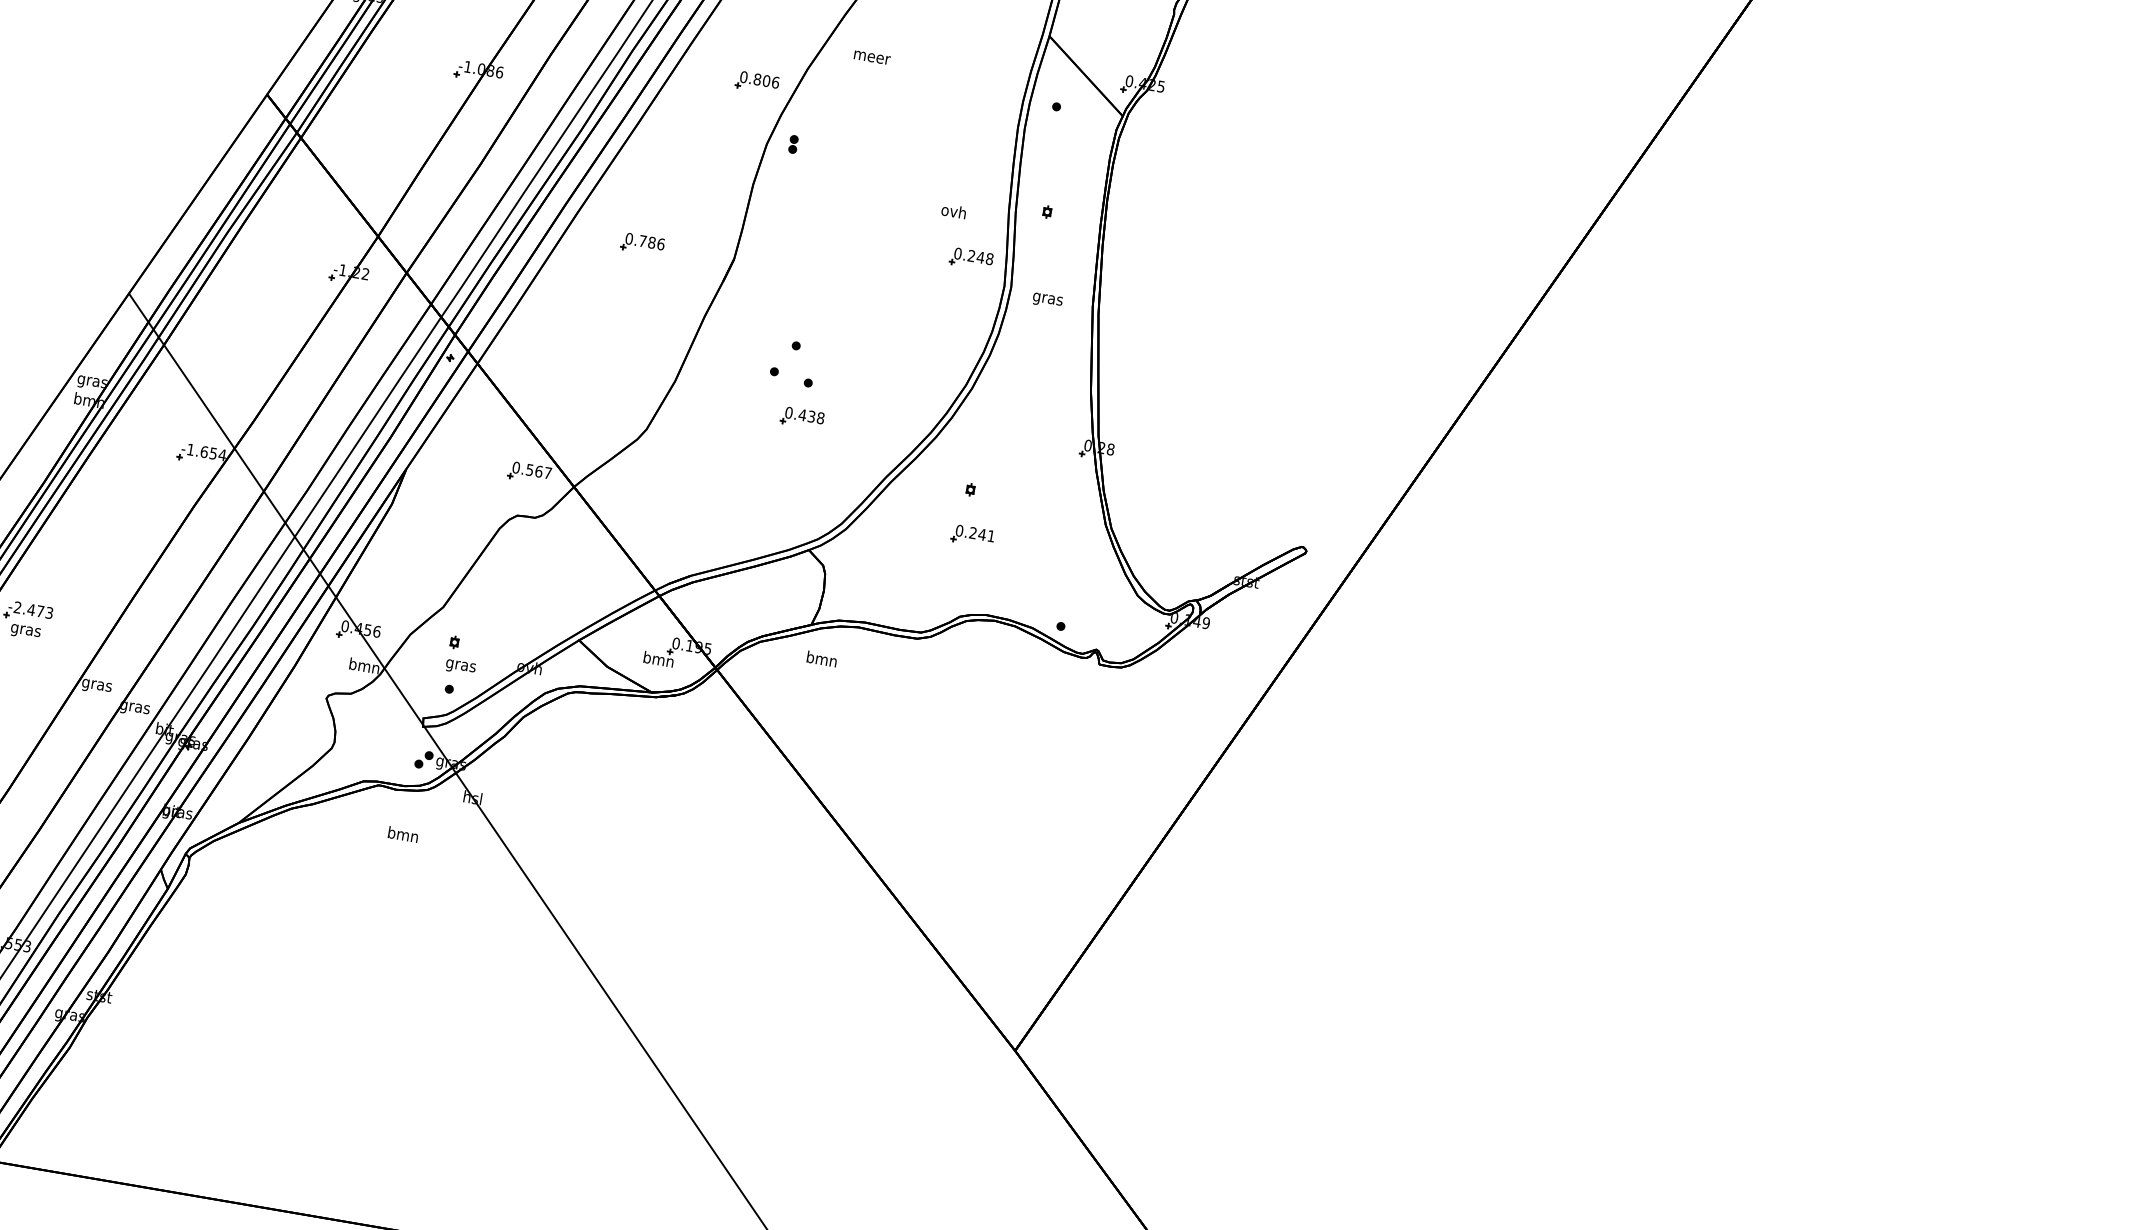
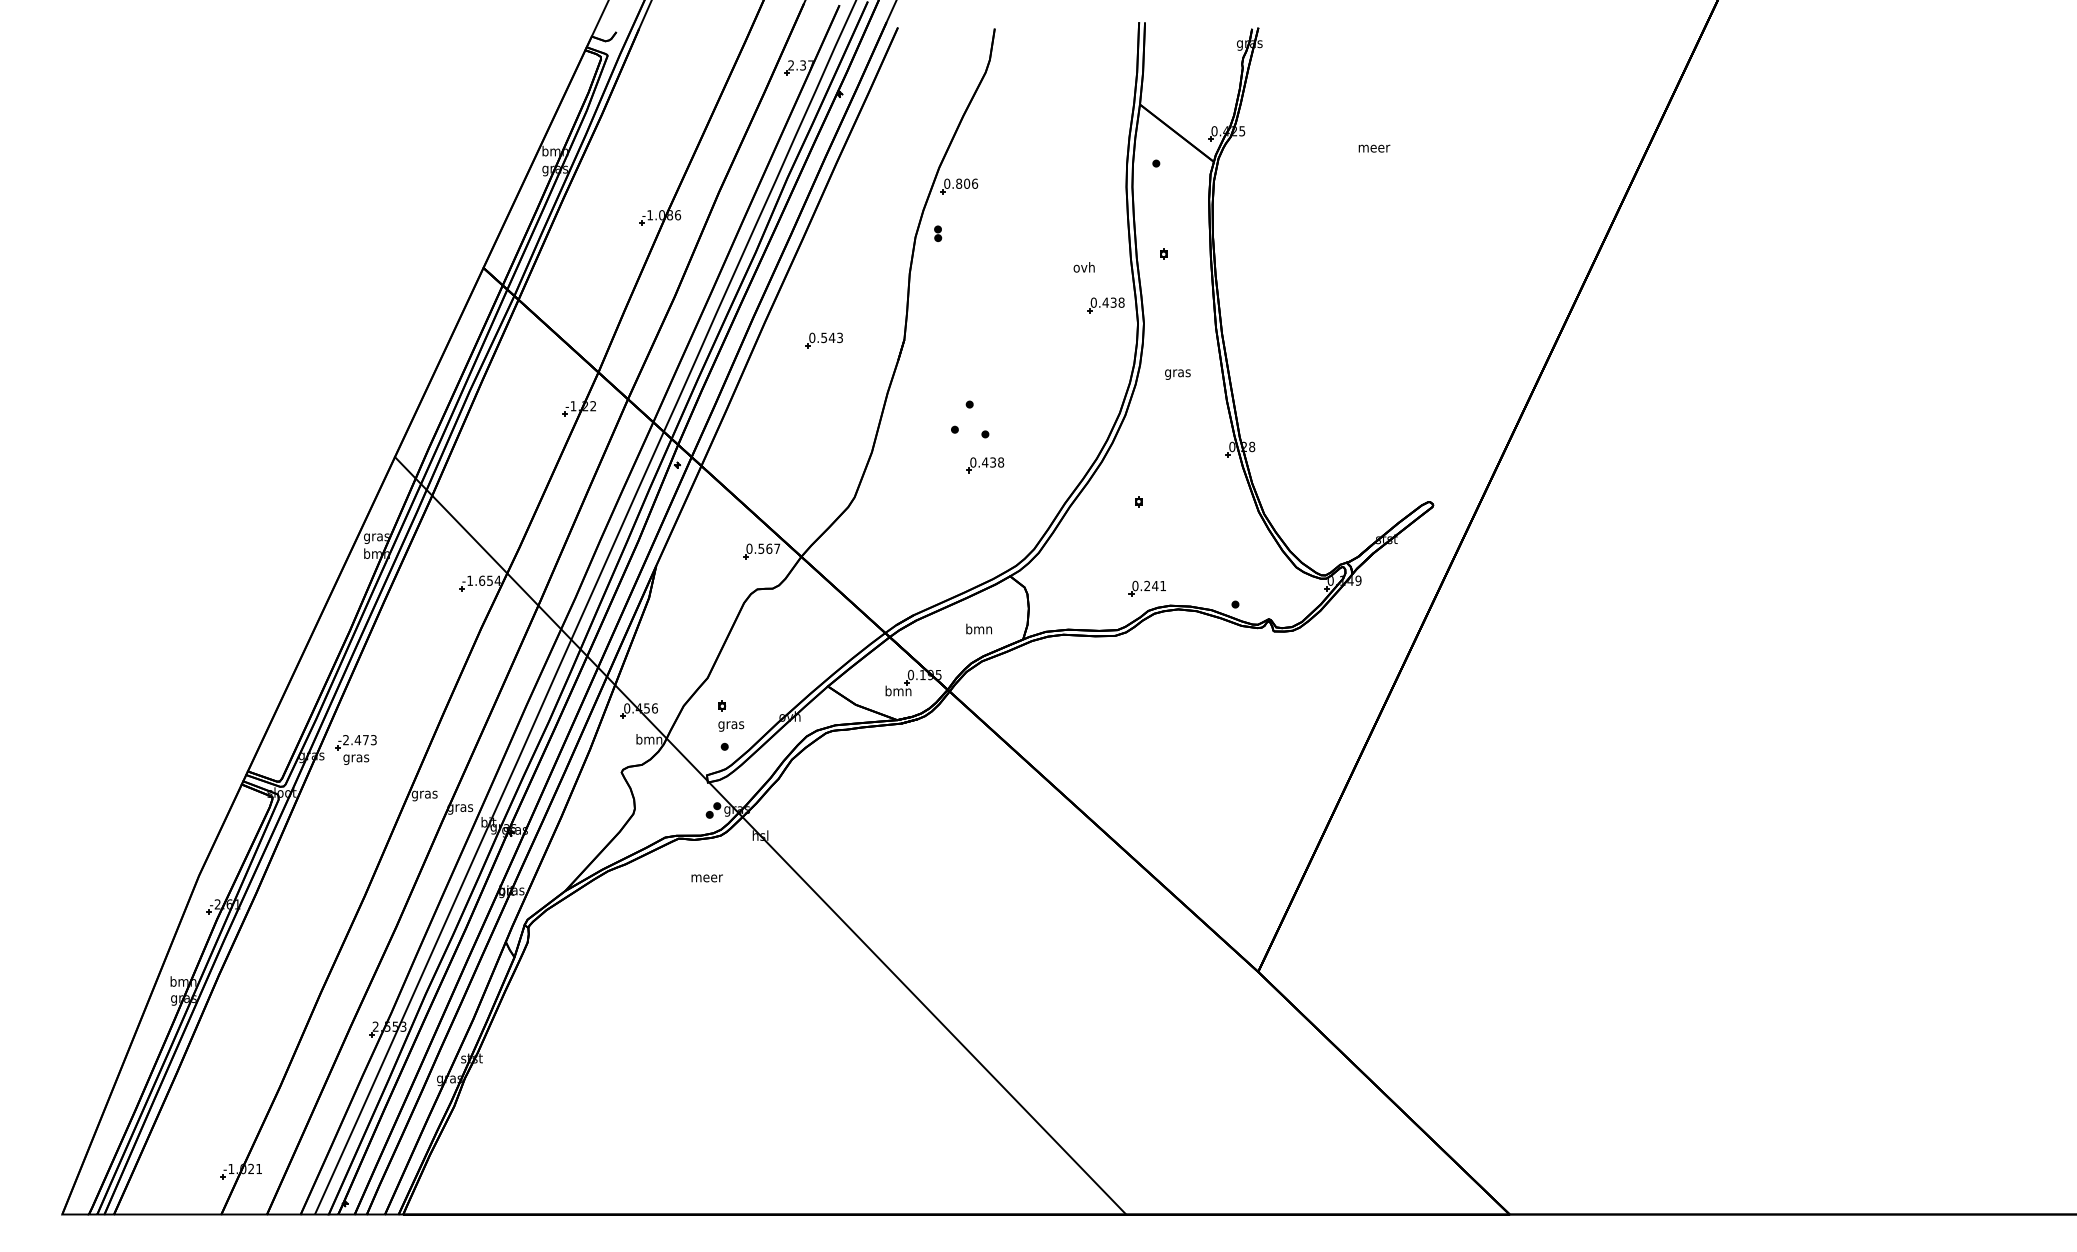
text: (872, 57) -> (1374, 148), moved
part: (757, 82) -> (959, 186), moved
text: (652, 242) -> (832, 337), 0.786 -> 0.543
text: (975, 256) -> (1109, 302), 0.248 -> 0.438
text: (1047, 300) -> (1177, 374), moved
part: (971, 535) -> (1146, 588), moved
text: (821, 658) -> (978, 628), moved
text: (403, 833) -> (706, 876), bmn -> meer

